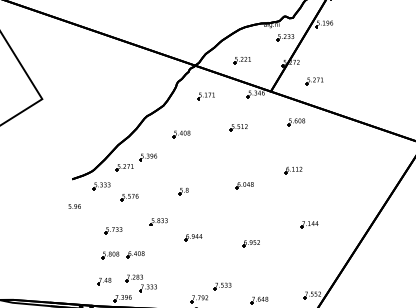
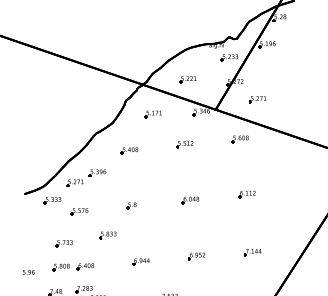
part: (293, 170) -> (247, 194), moved
text: (74, 206) -> (28, 272), moved
part: (309, 224) -> (252, 252), moved
part: (193, 237) -> (141, 261), moved

